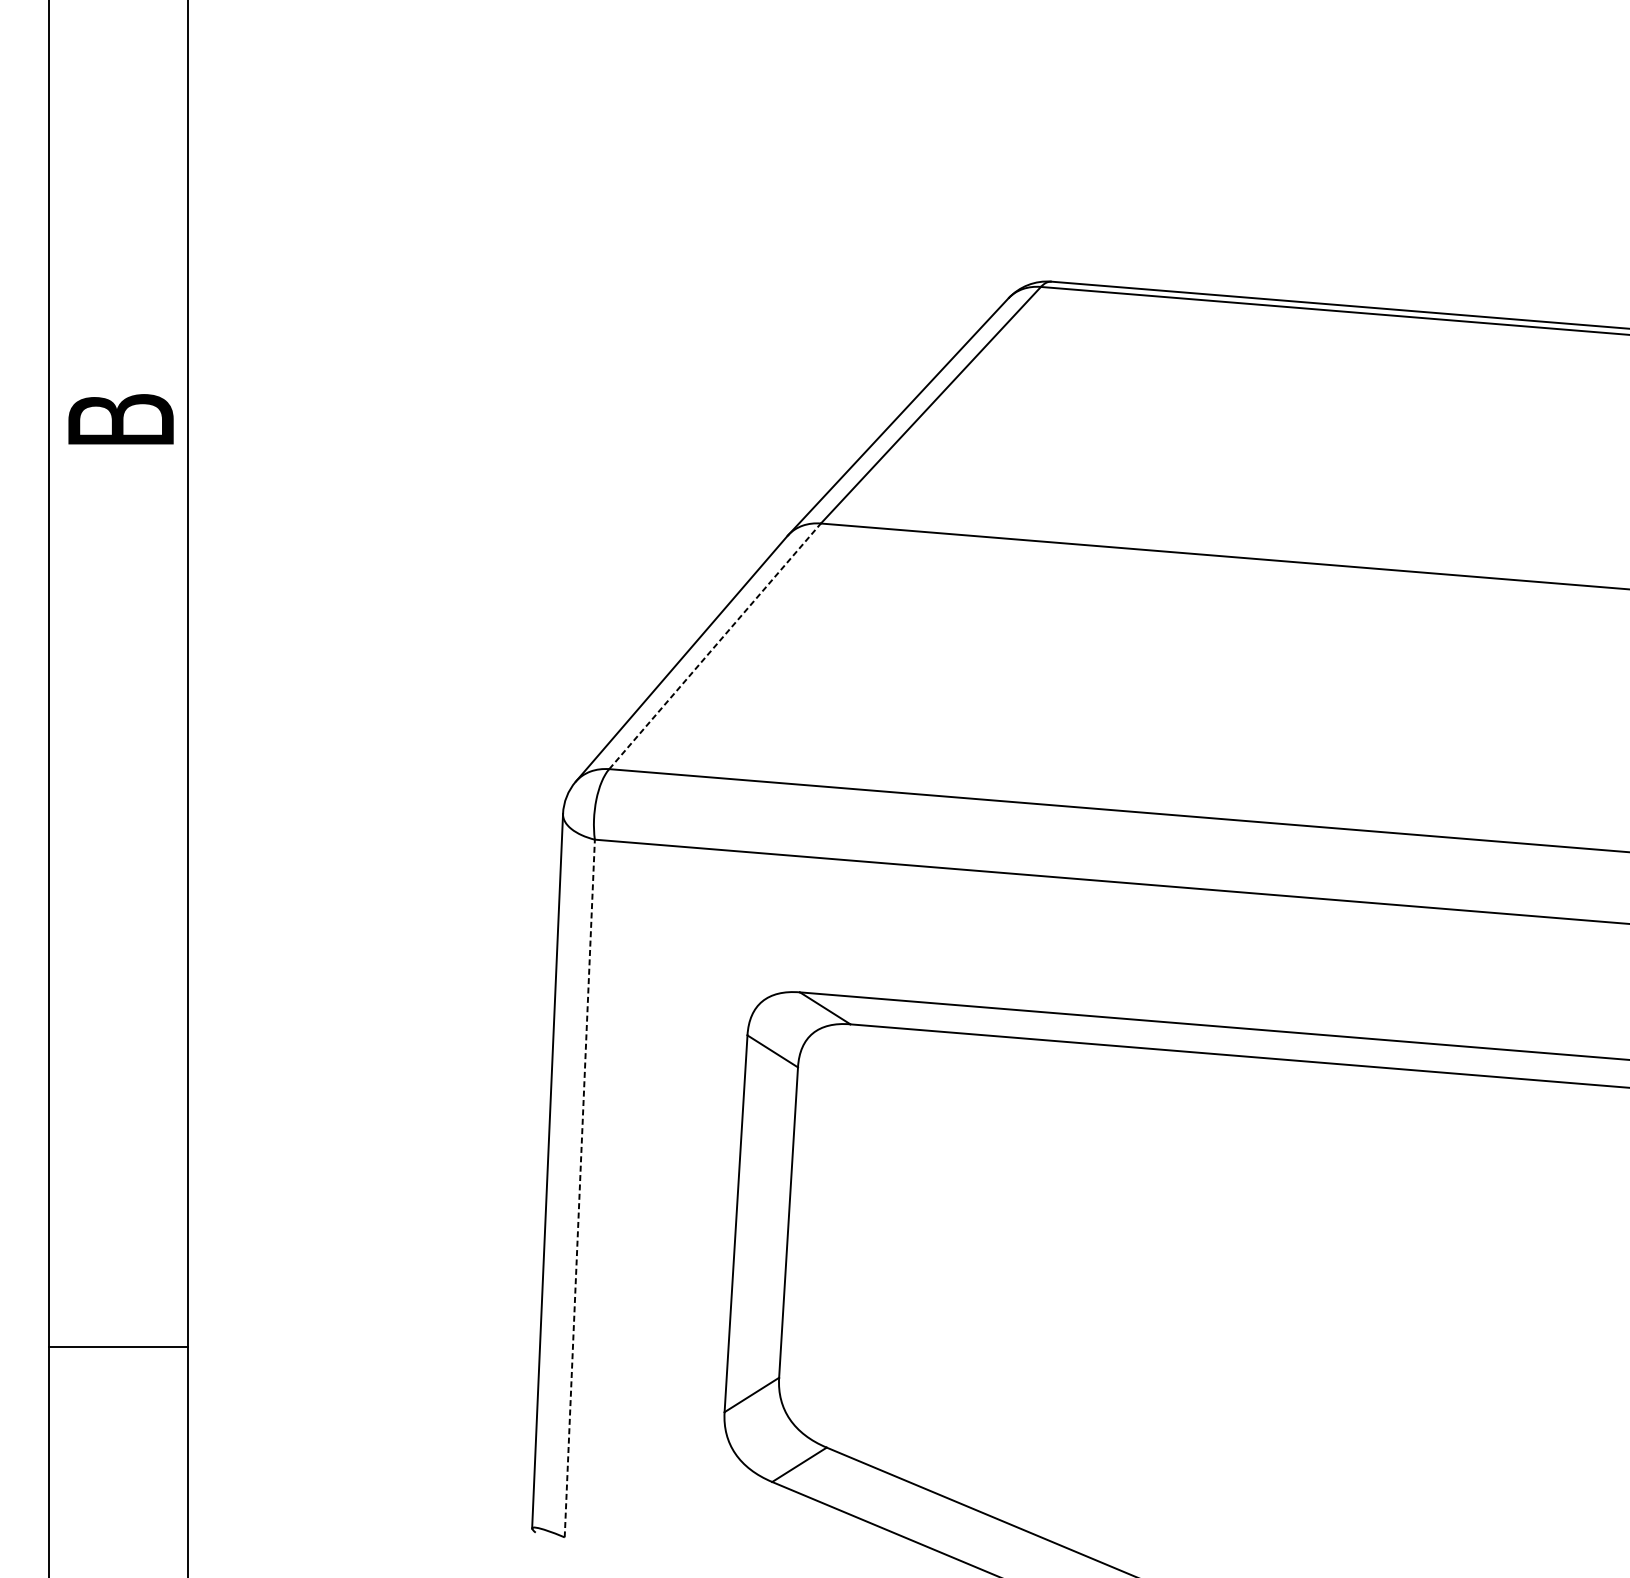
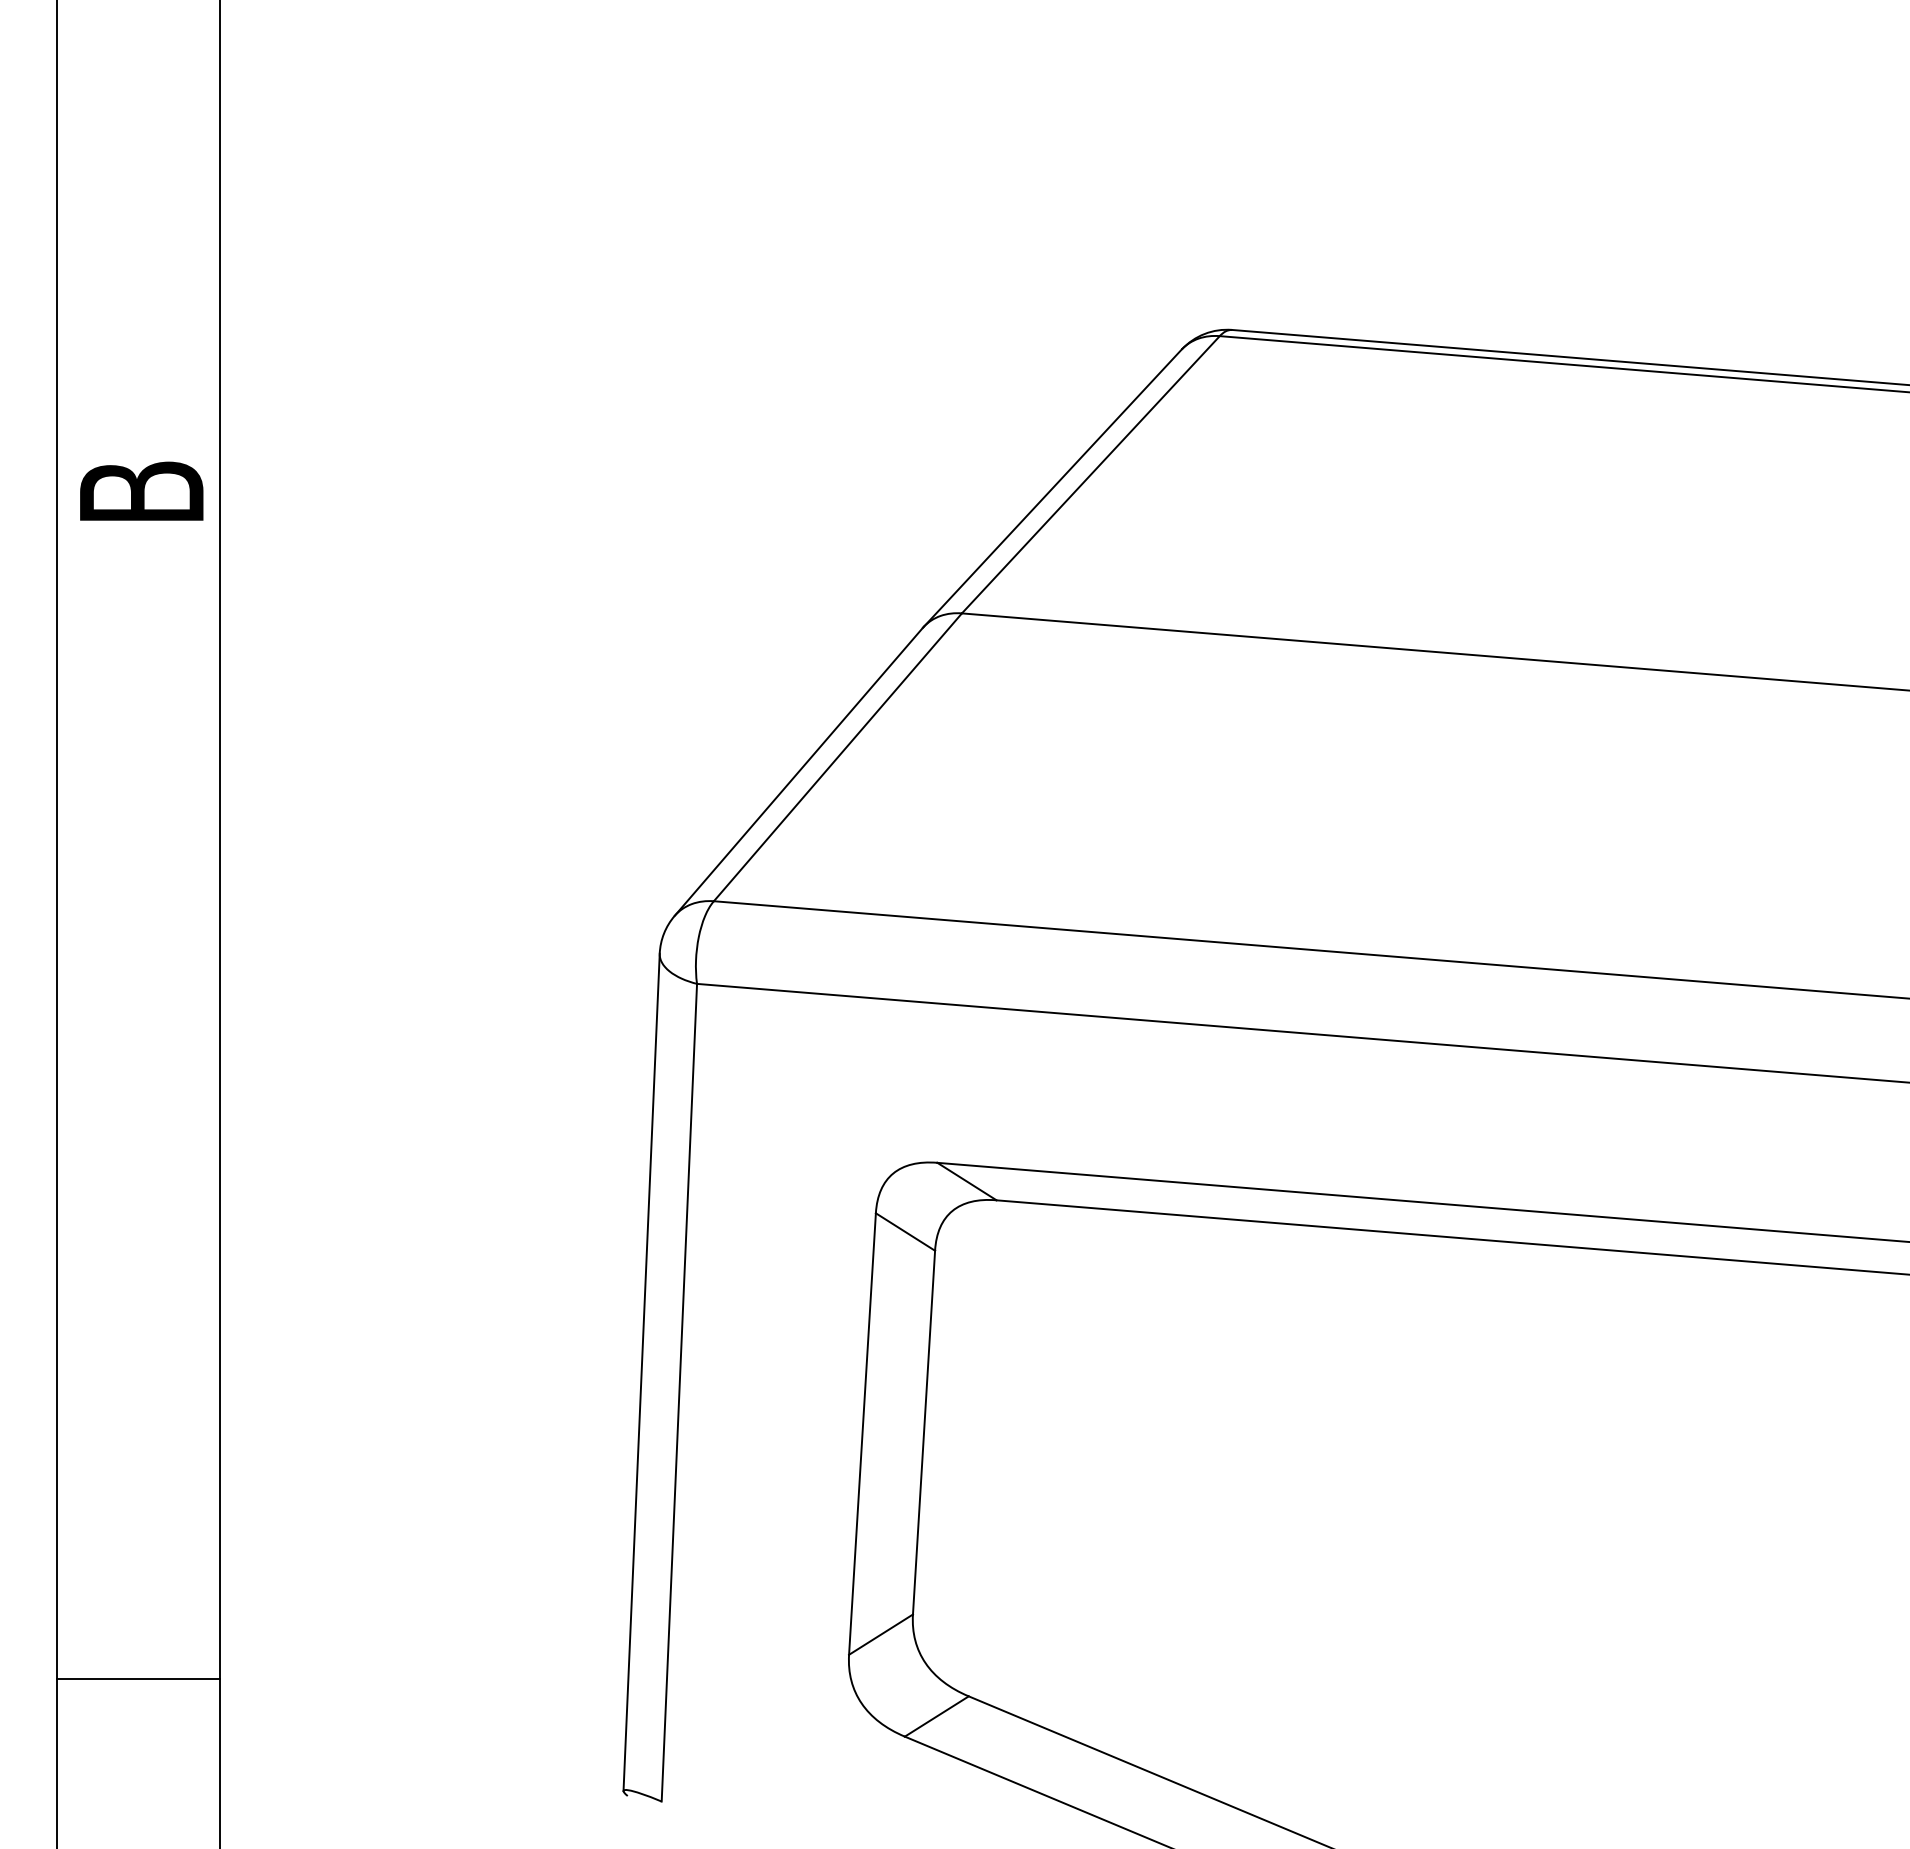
line: (714, 646) -> (837, 757), dashed -> solid
line: (579, 1188) -> (679, 1392), dashed -> solid
line: (118, 1346) -> (138, 1678), moved

